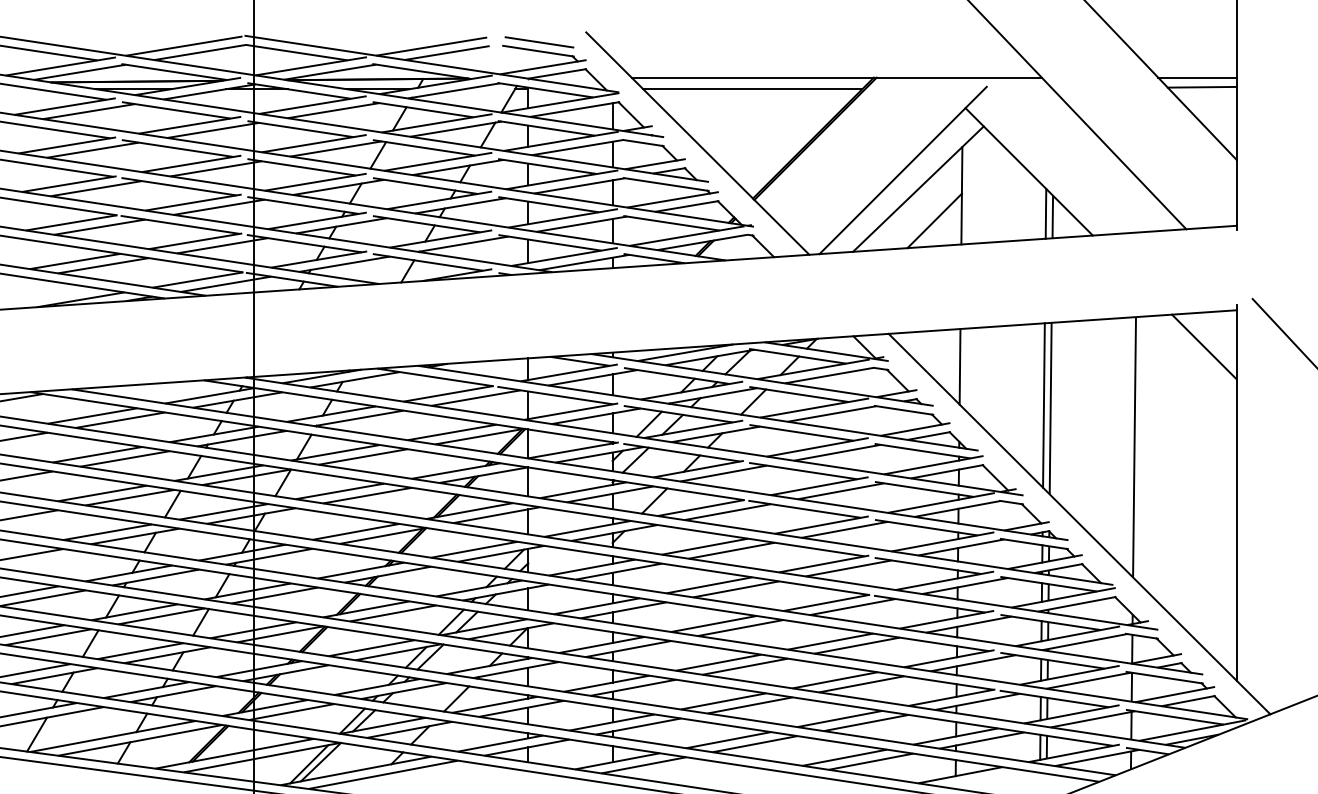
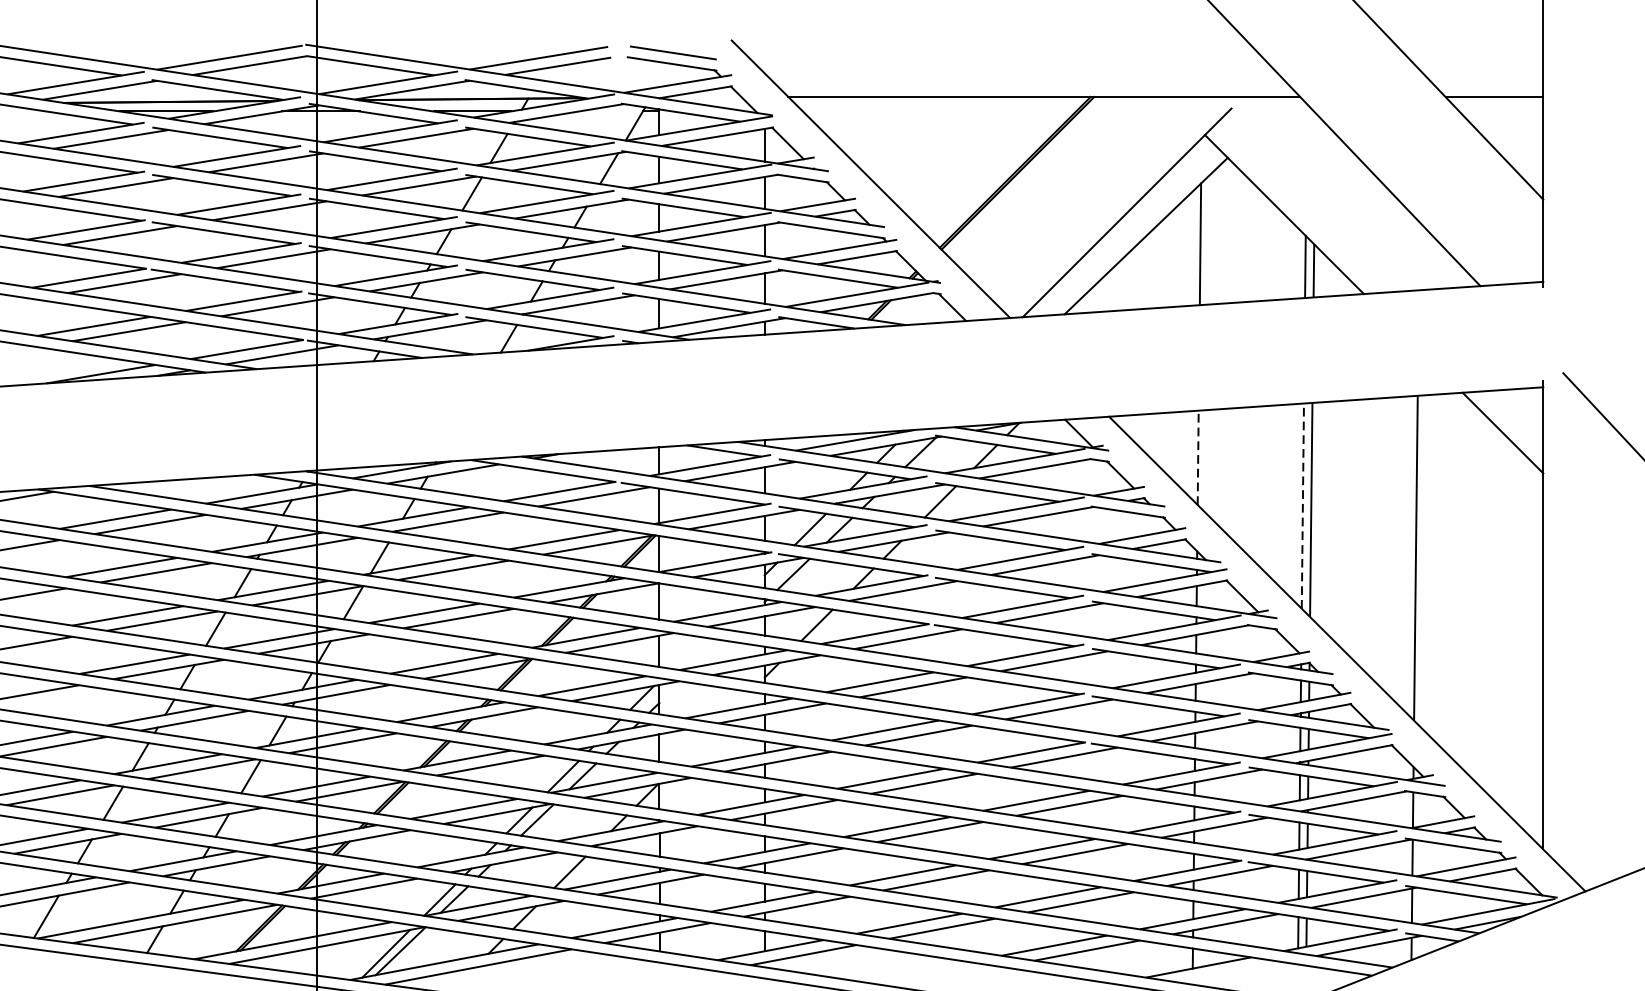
line: (1201, 86) -> (1499, 108), removed
line: (752, 89) -> (939, 111), removed
line: (934, 220) -> (1166, 275), removed
line: (960, 366) -> (1198, 457), solid -> dashed
line: (1043, 405) -> (1302, 506), solid -> dashed

